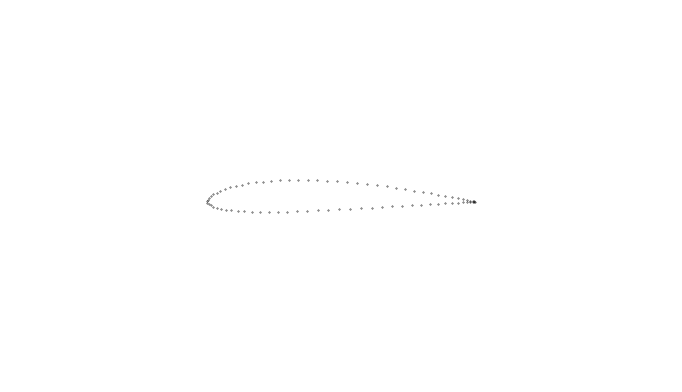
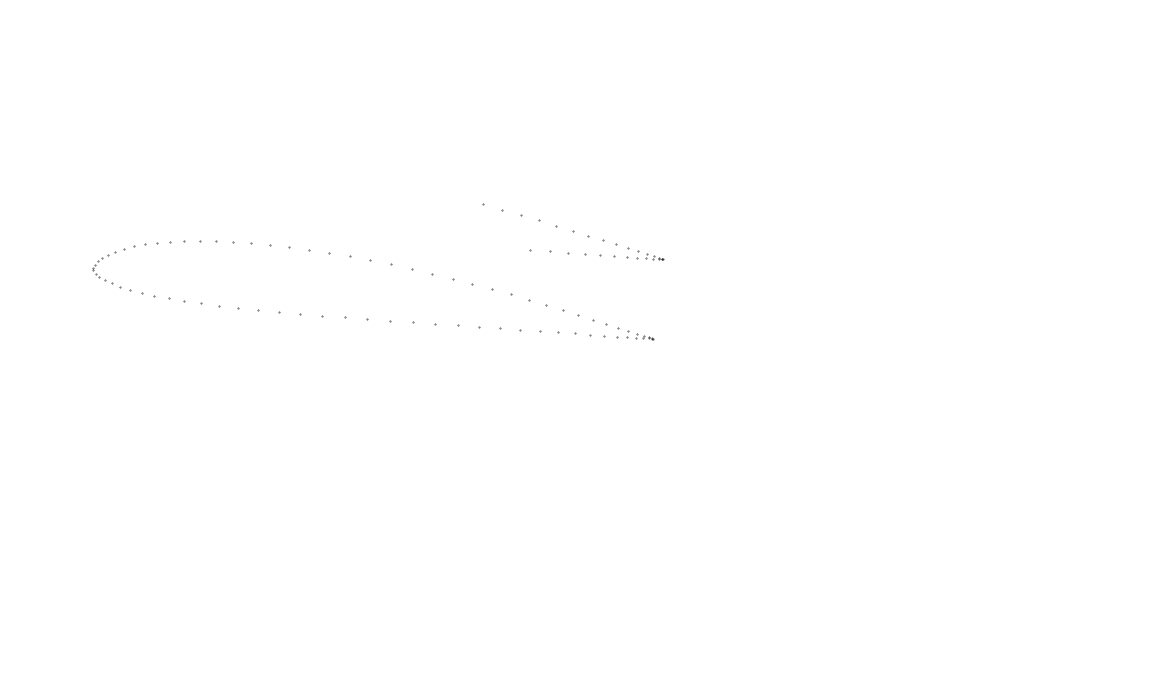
part: (431, 157) -> (573, 235), added

